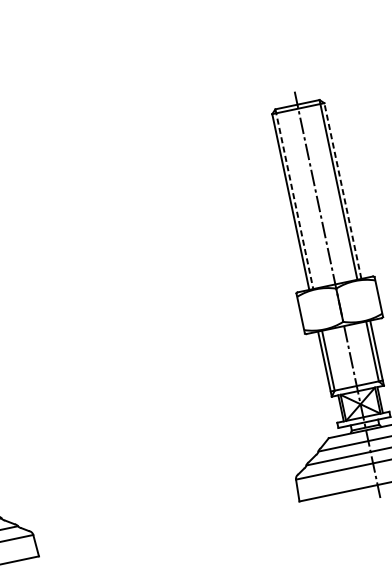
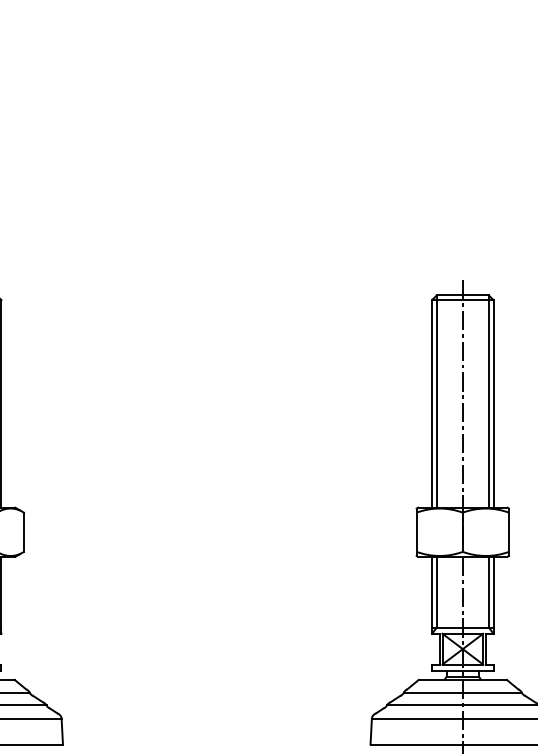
line: (342, 190) -> (493, 403), dashed -> solid
line: (294, 200) -> (436, 402), dashed -> solid

